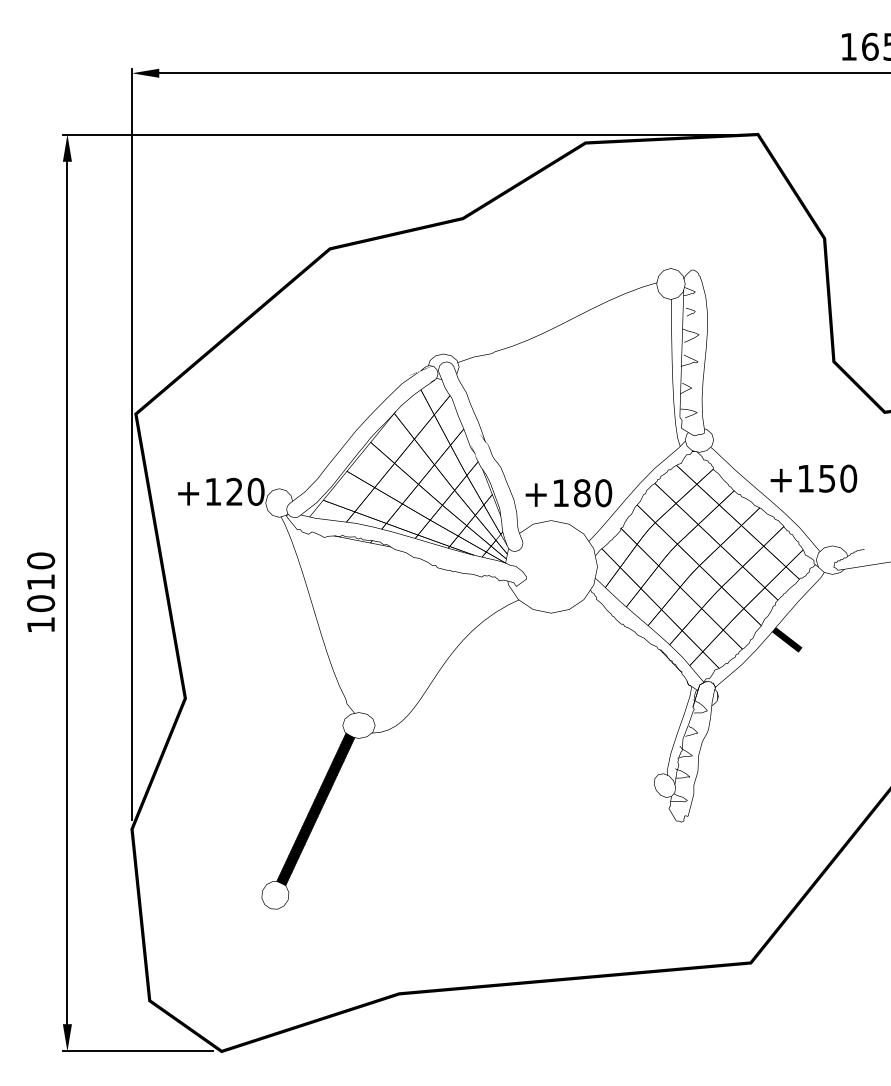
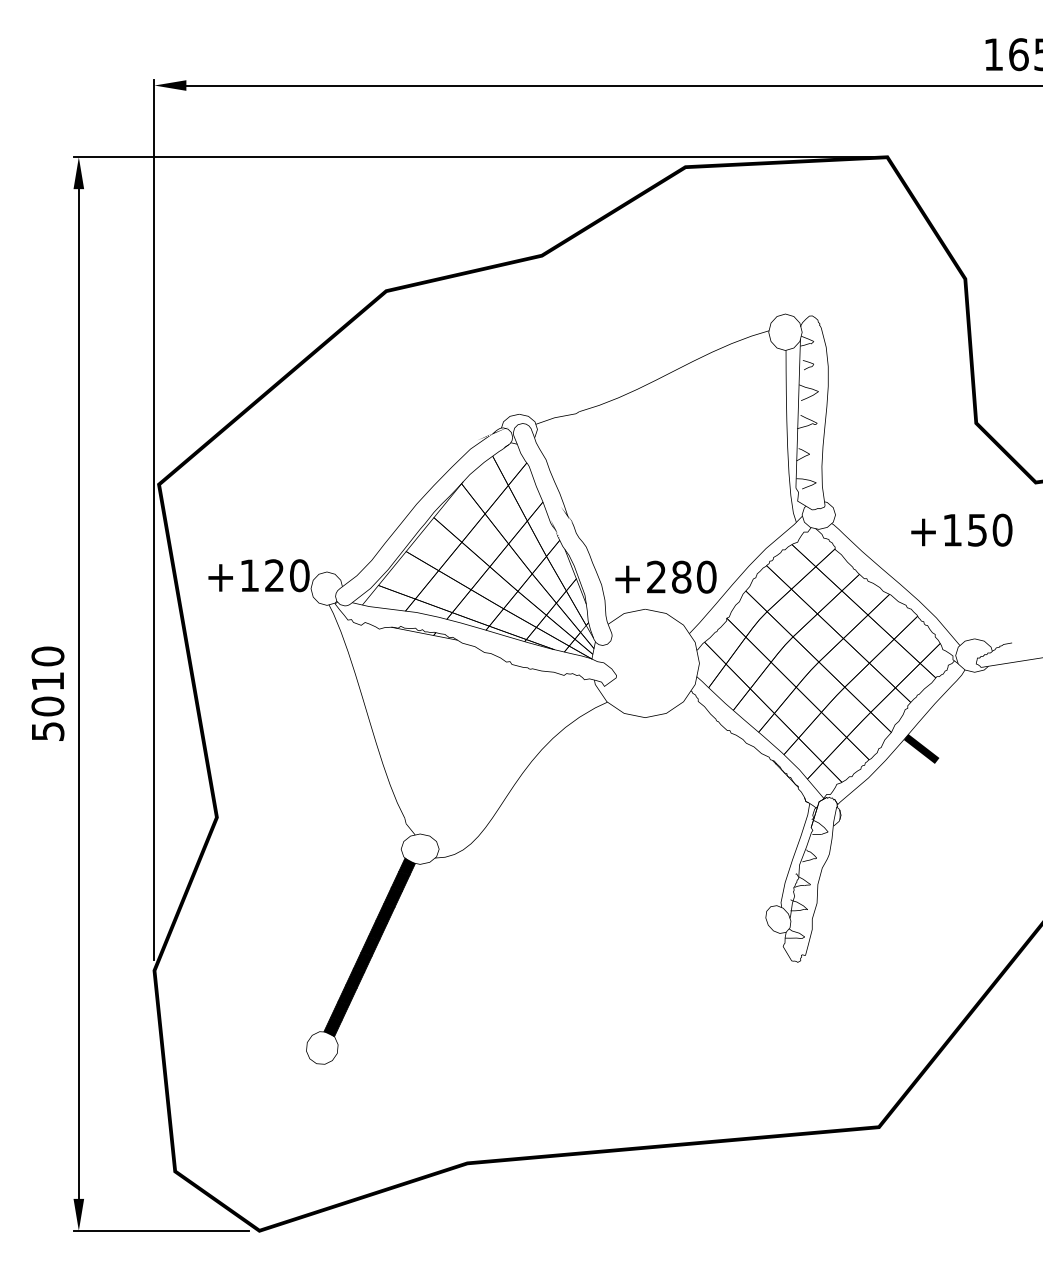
text: (813, 478) -> (961, 529), moved
text: (560, 492) -> (656, 576), +180 -> +280
text: (41, 624) -> (48, 731), 1010 -> 5010

